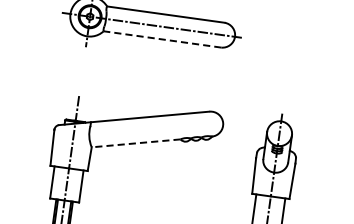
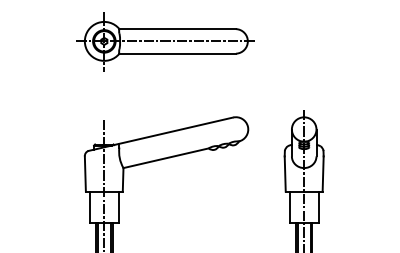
line: (162, 39) -> (177, 53), dashed -> solid
line: (136, 143) -> (166, 158), dashed -> solid

